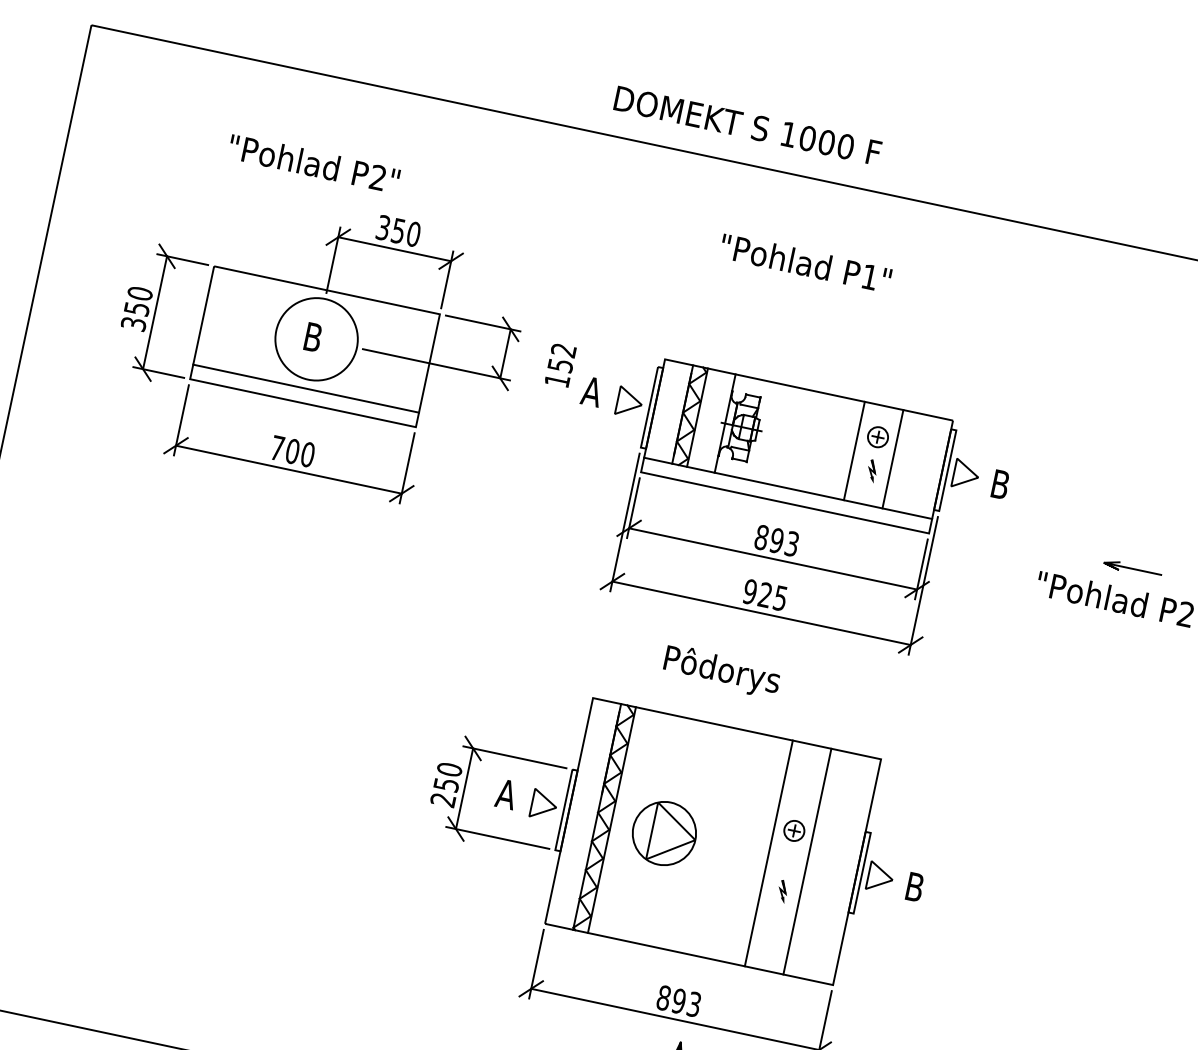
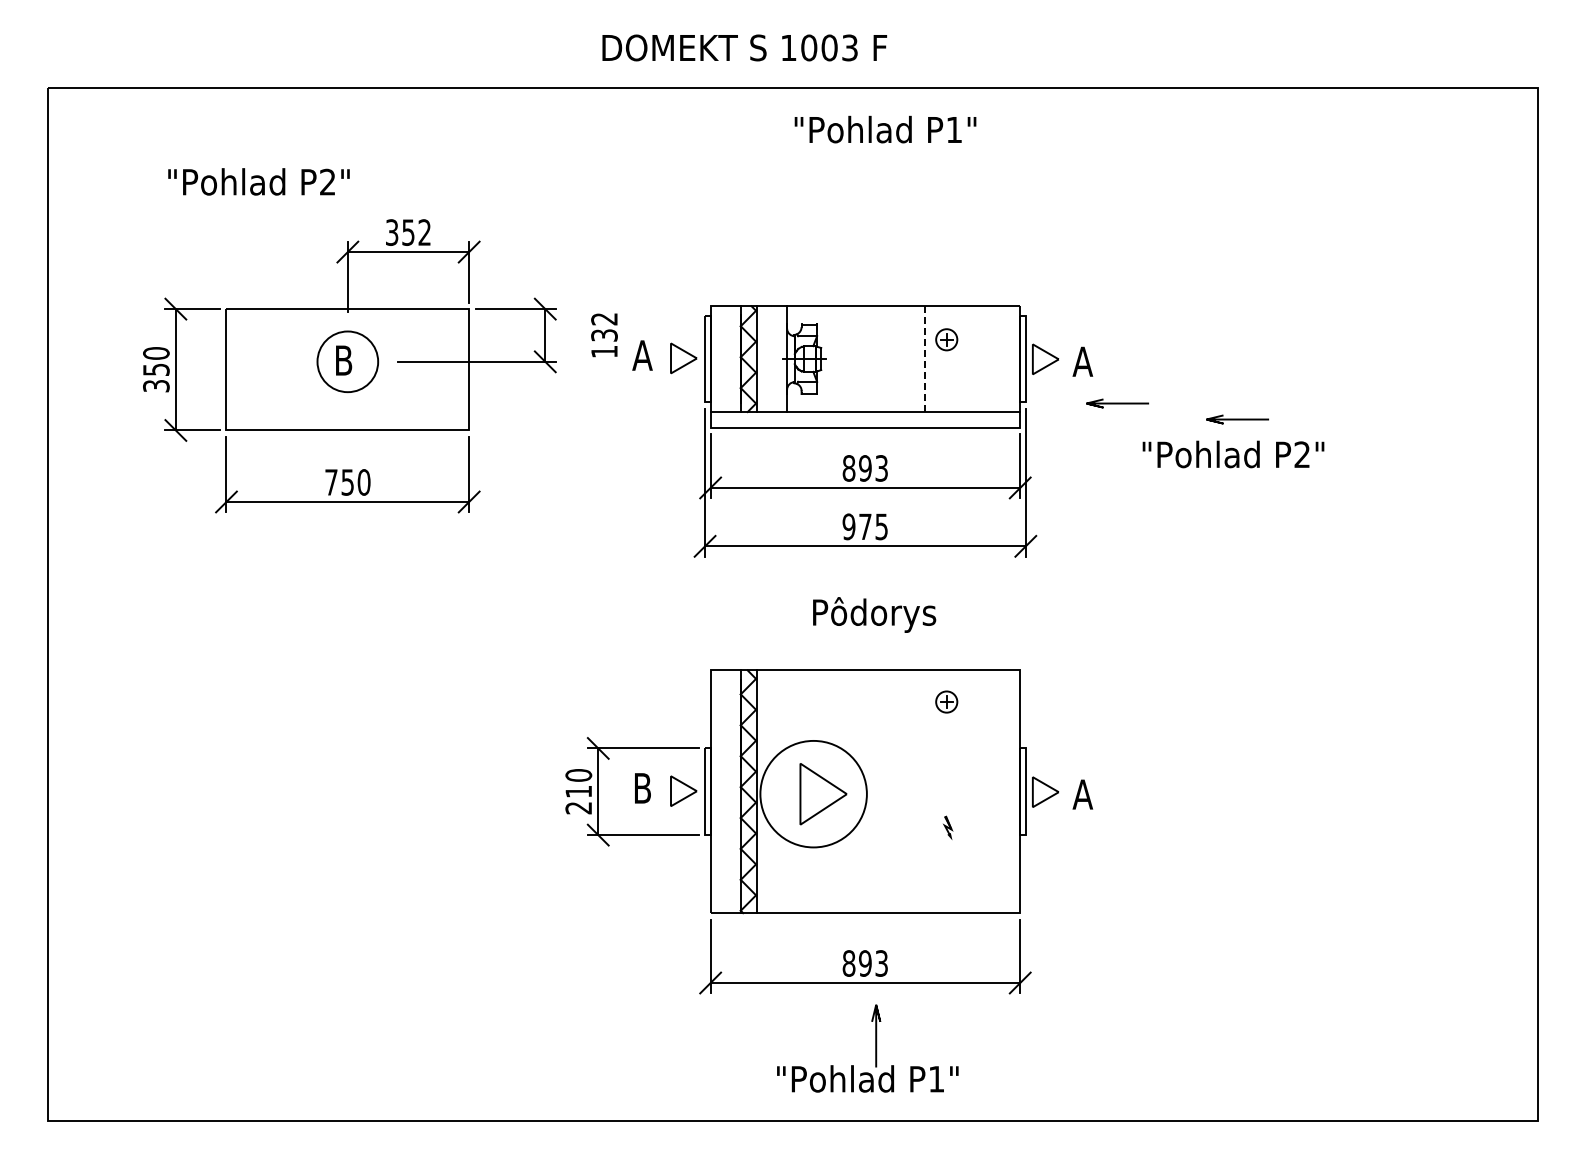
text: (846, 146) -> (850, 47), 1000 -> 1003
text: (313, 163) -> (258, 181), moved
text: (413, 234) -> (424, 232), 350 -> 352
text: (805, 263) -> (885, 129), moved
circle: (316, 338) -> (347, 361), size x0.7
text: (560, 365) -> (604, 335), 152 -> 132
line: (305, 388) -> (347, 414), removed
text: (292, 451) -> (347, 482), 700 -> 750
line: (854, 451) -> (925, 359), solid -> dashed
line: (892, 459) -> (966, 359), removed
part: (872, 470) -> (948, 375), removed
text: (1000, 484) -> (1082, 361), B -> A
line: (1024, 530) -> (1117, 403), added
text: (765, 594) -> (865, 526), 925 -> 975
text: (722, 671) -> (874, 614), moved
text: (446, 784) -> (578, 791), 250 -> 210
text: (506, 794) -> (642, 788), A -> B
part: (794, 830) -> (946, 701), moved
circle: (664, 832) -> (813, 793), size x1.6
line: (768, 853) -> (925, 791), removed
line: (807, 861) -> (966, 791), removed
text: (914, 887) -> (1082, 794), B -> A

